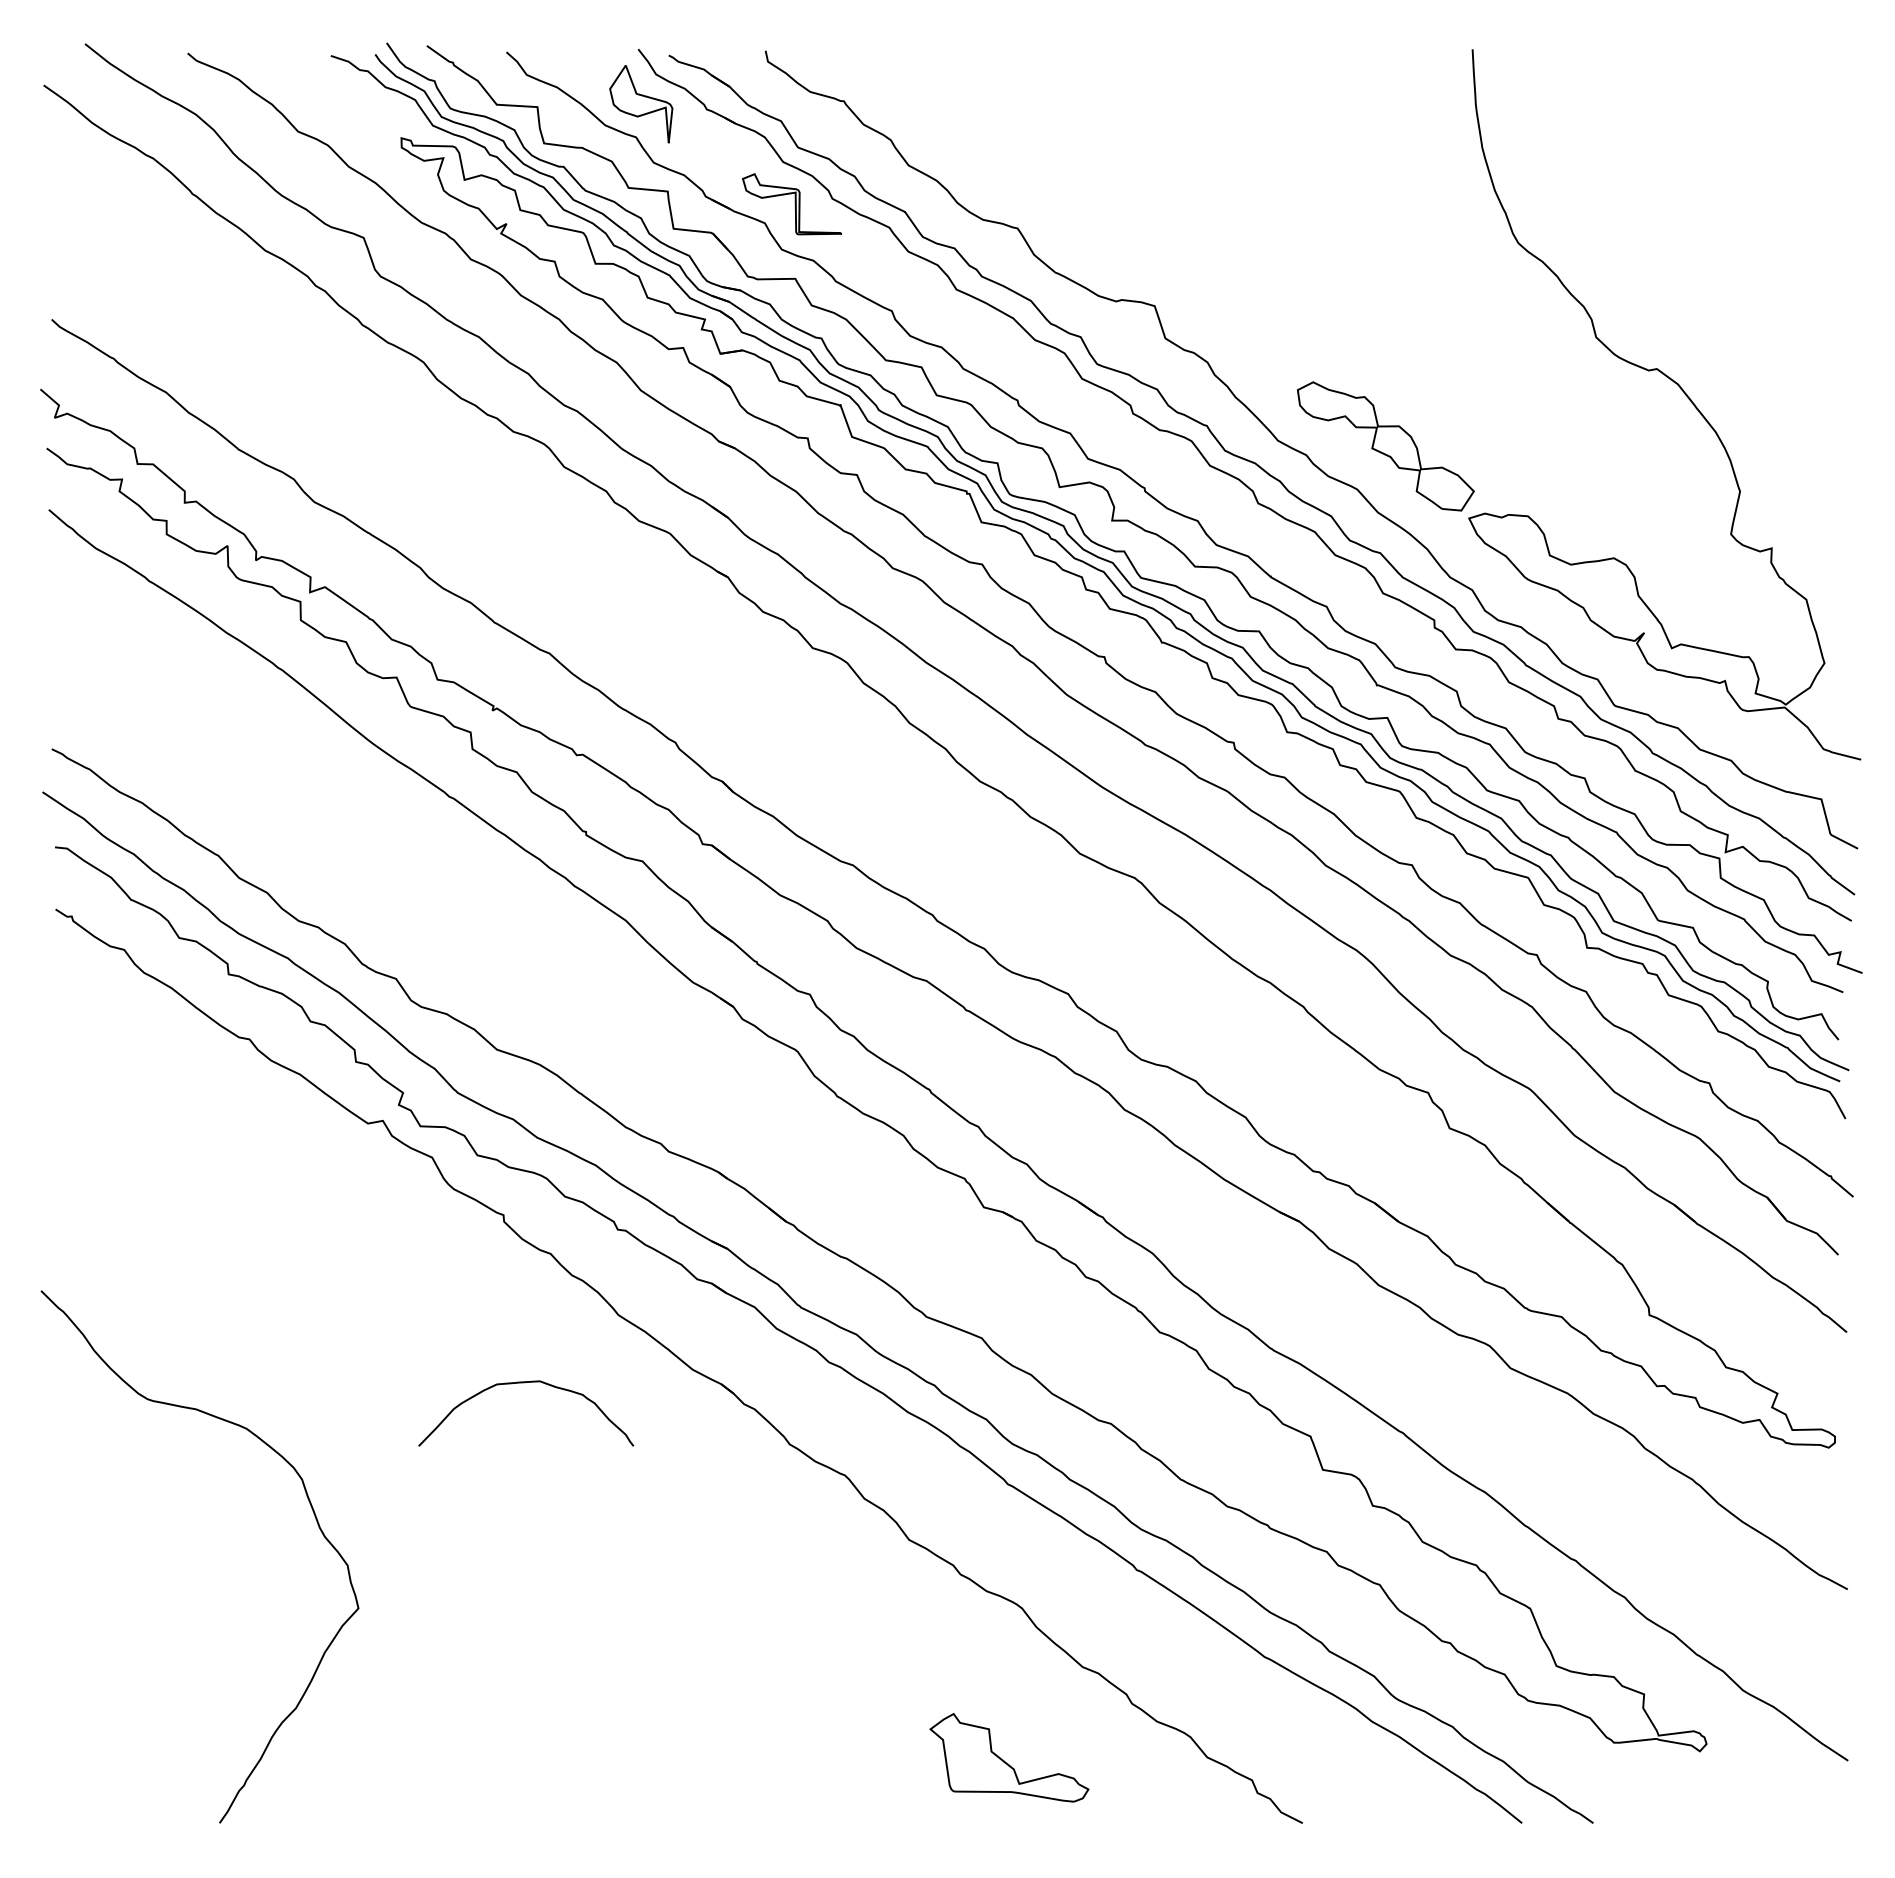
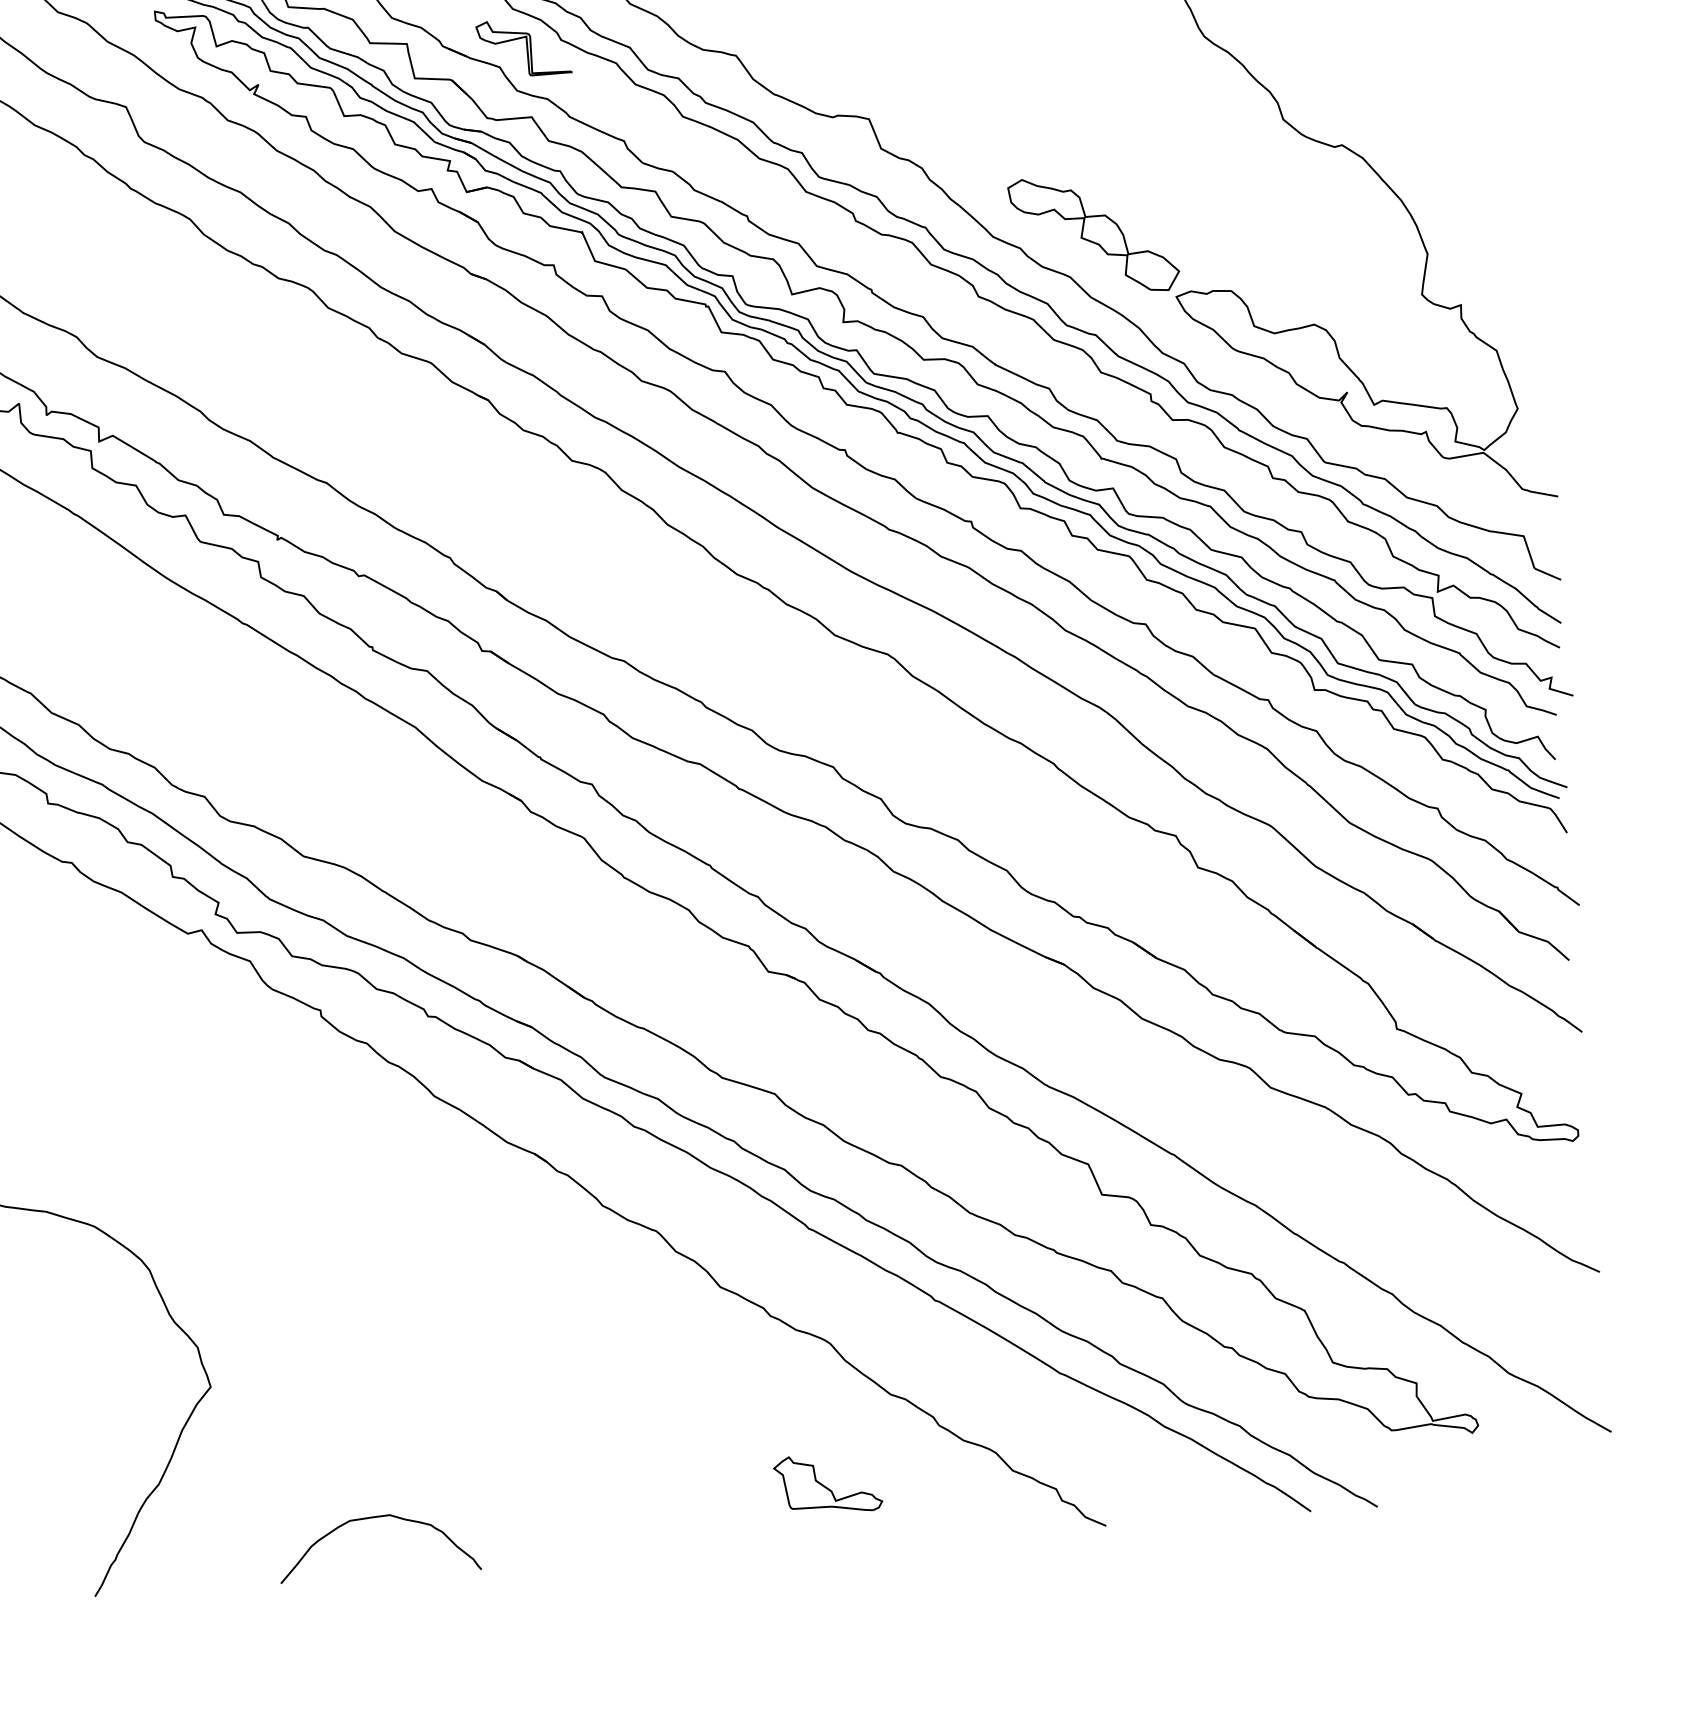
curve: (525, 1383) -> (376, 1518), moved
part: (1008, 1757) -> (827, 1483), size x0.71

